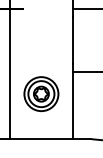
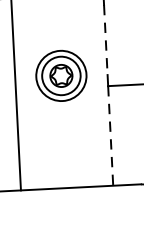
line: (72, 40) -> (105, 40), solid -> dashed
part: (41, 93) -> (61, 75), moved
line: (72, 105) -> (110, 136), solid -> dashed

